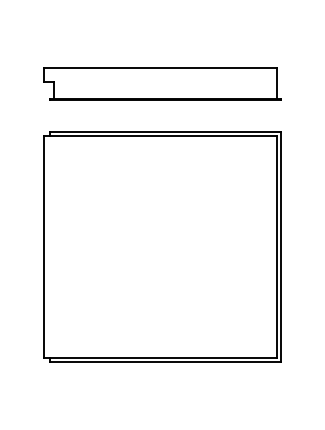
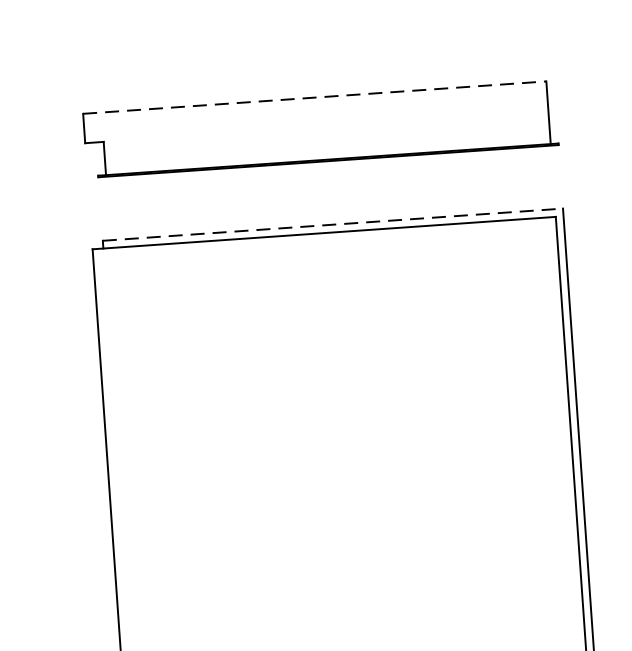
line: (161, 67) -> (316, 97), solid -> dashed
line: (165, 131) -> (333, 224), solid -> dashed

